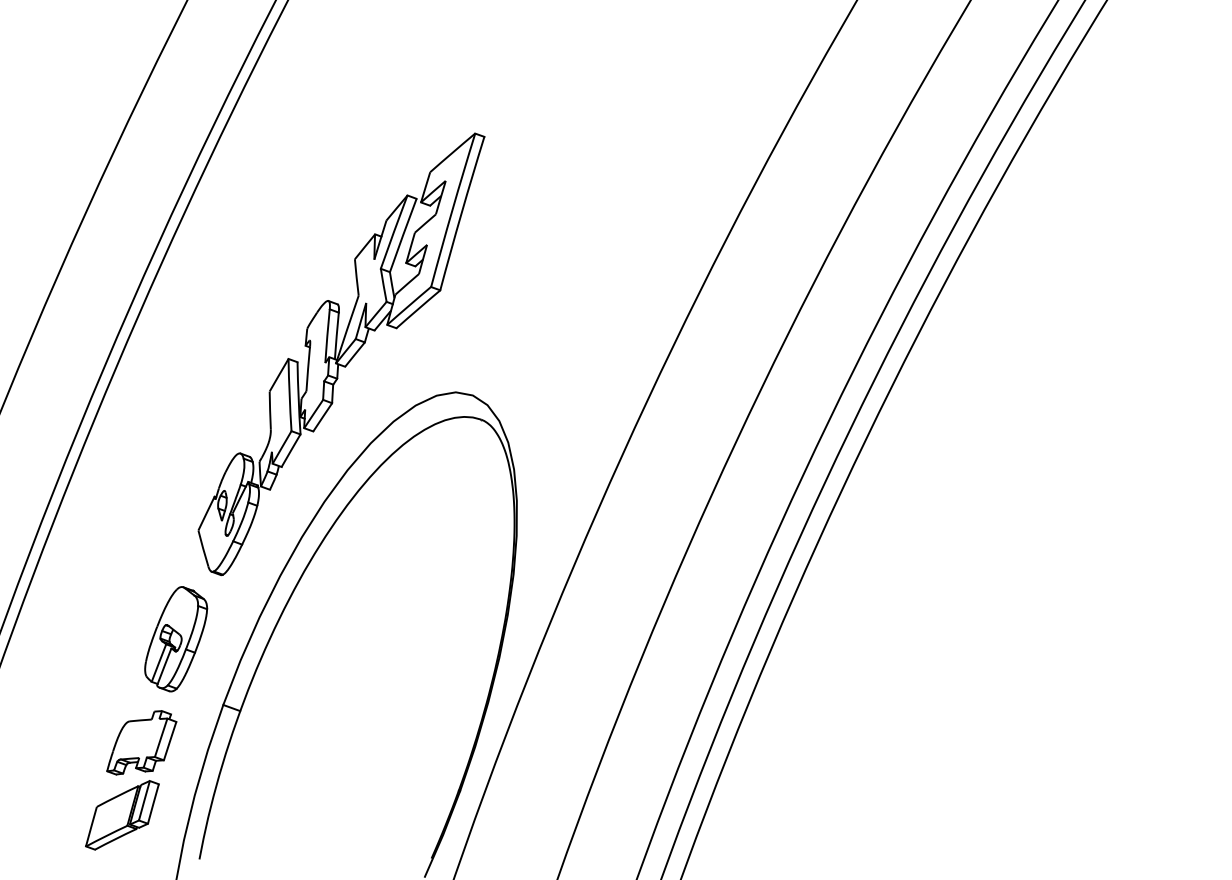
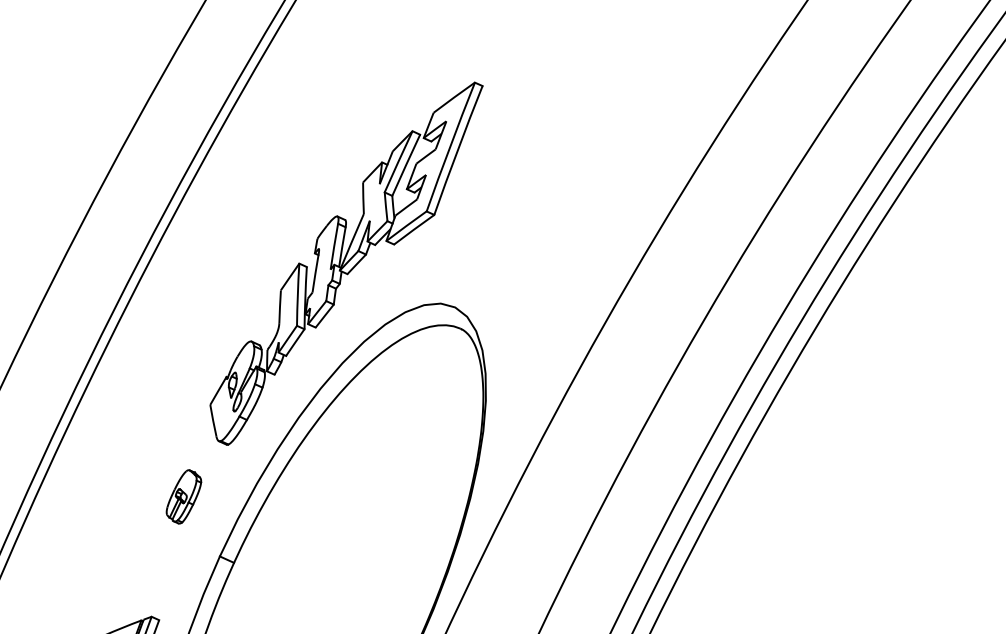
part: (176, 639) -> (184, 497), size x0.6
part: (141, 742) -> (147, 583), removed

